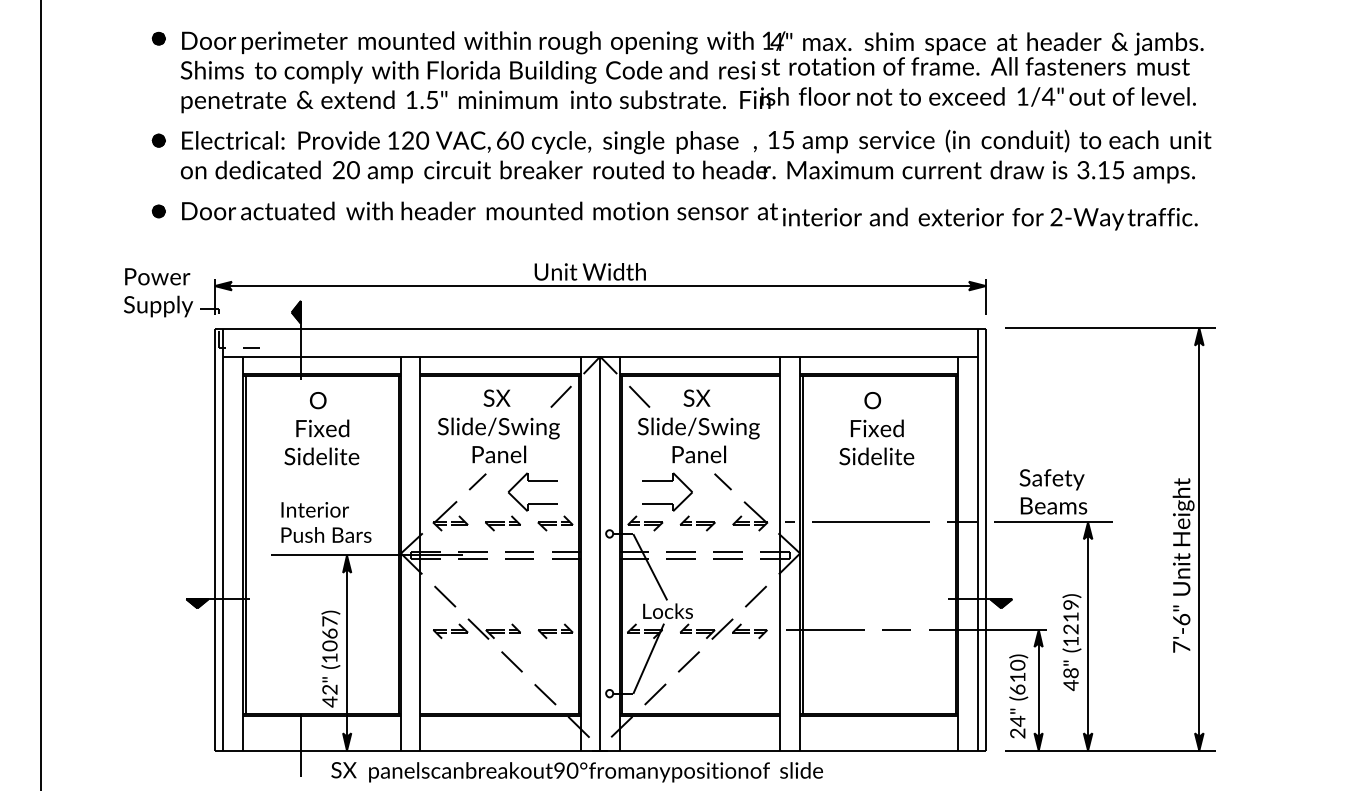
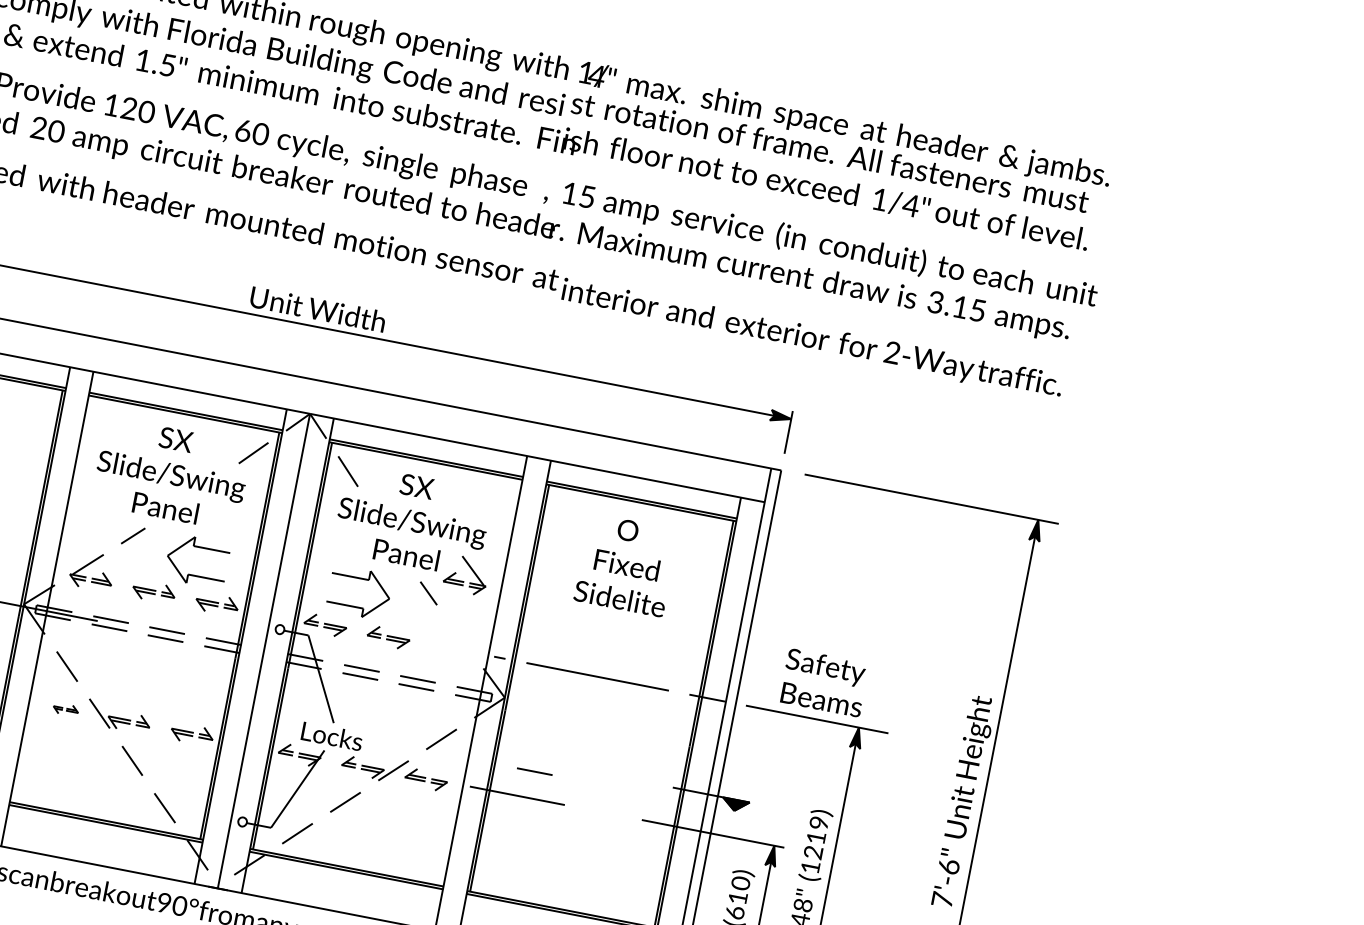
part: (750, 516) -> (466, 575), moved
line: (896, 629) -> (534, 771), moved
part: (450, 630) -> (65, 708), size x0.6

